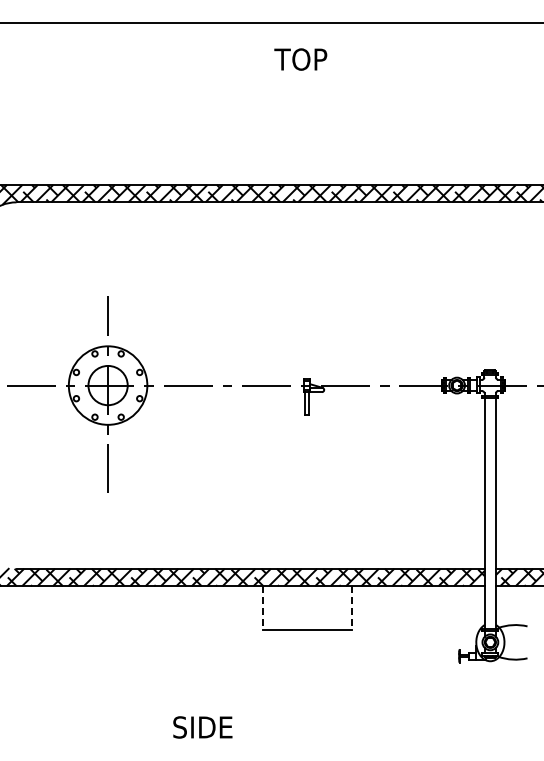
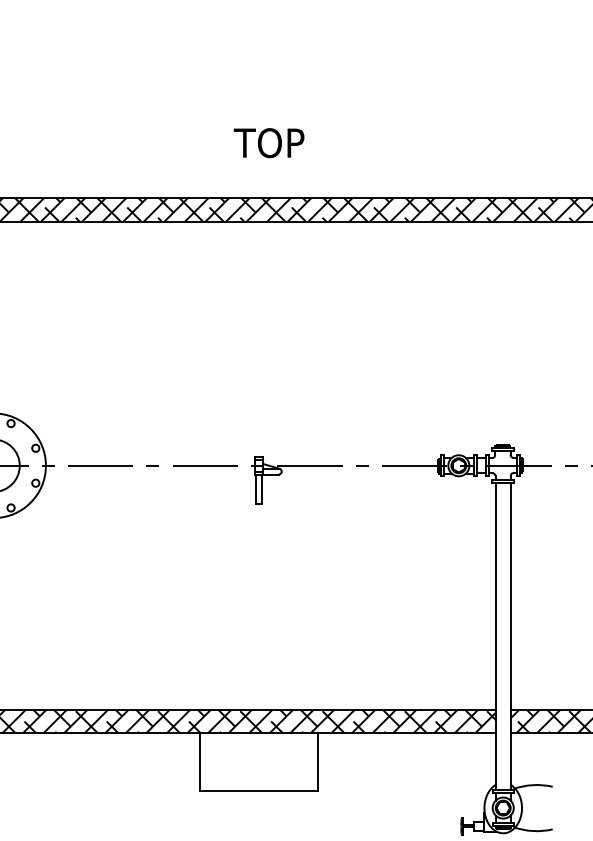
text: (300, 59) -> (268, 143), moved
line: (262, 608) -> (199, 762), dashed -> solid
line: (351, 608) -> (318, 762), dashed -> solid

